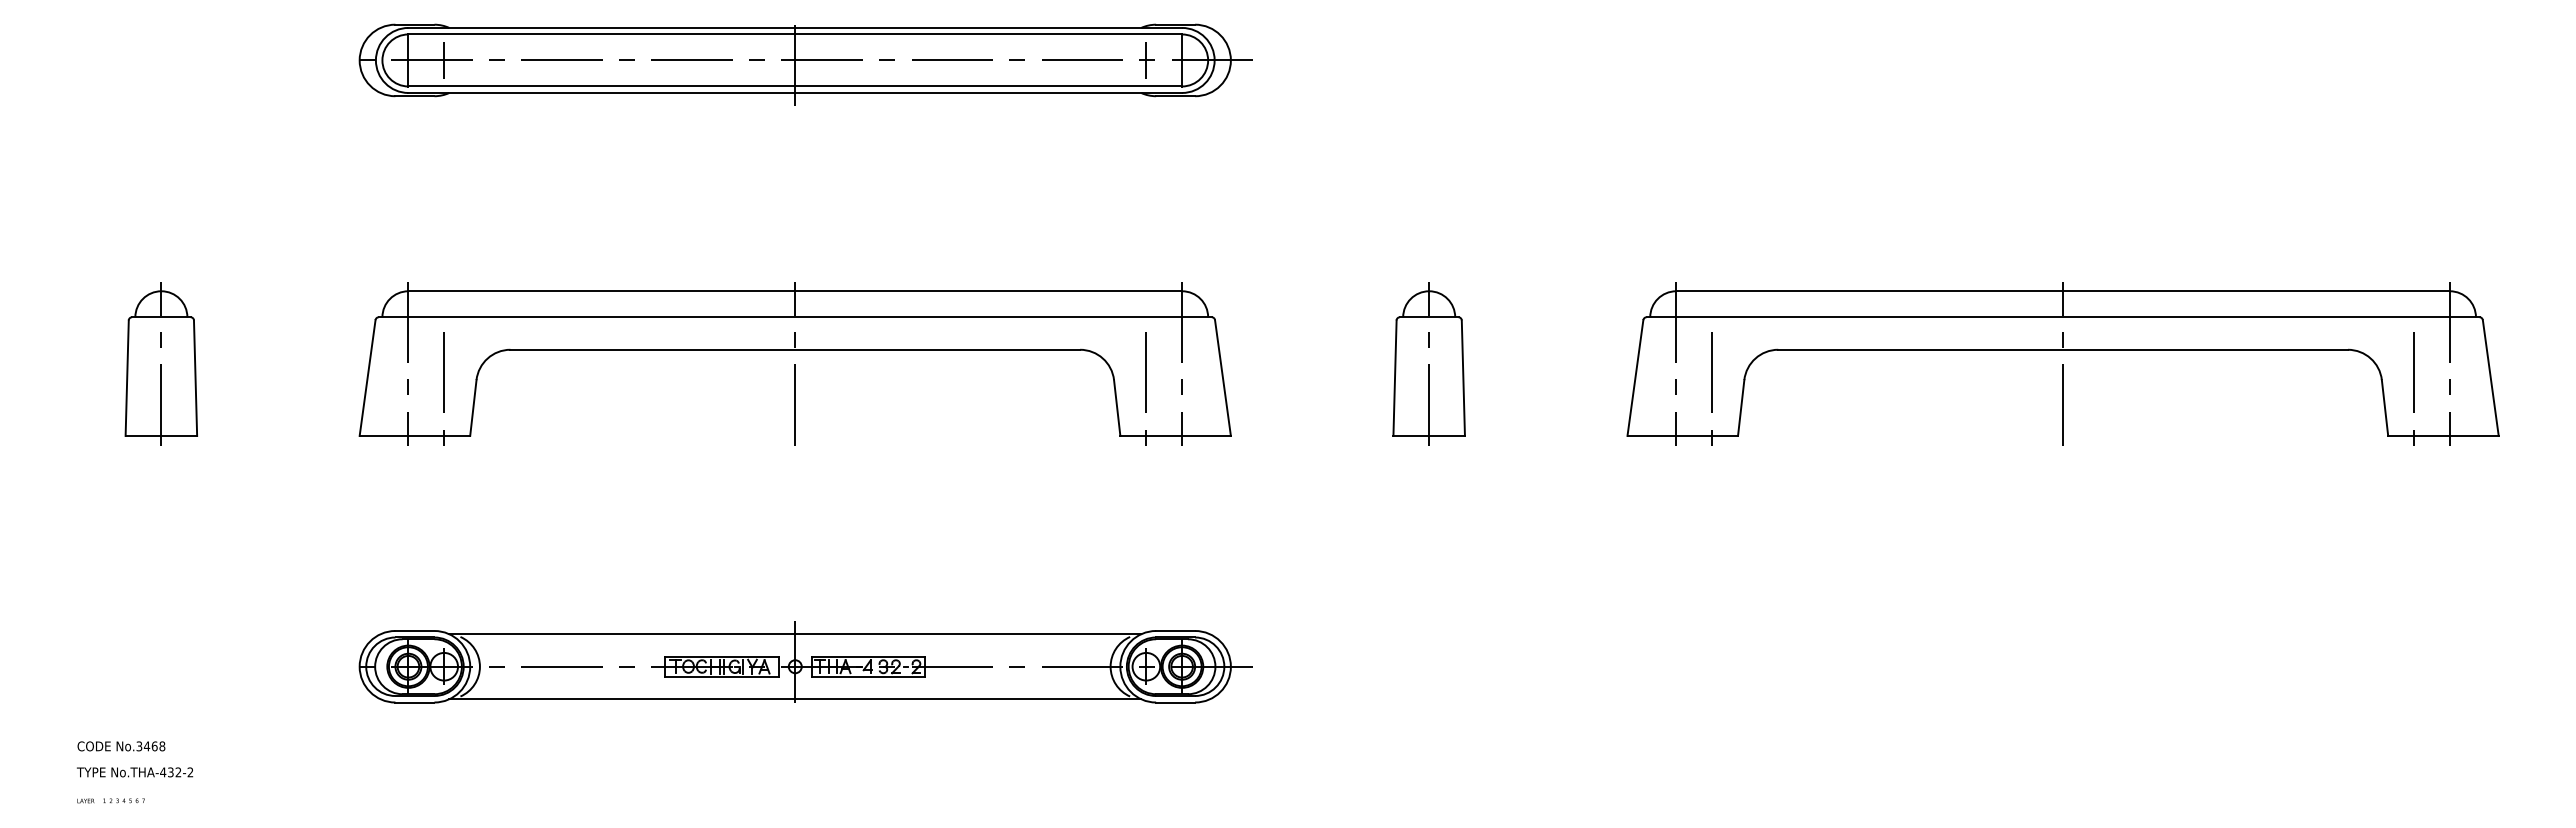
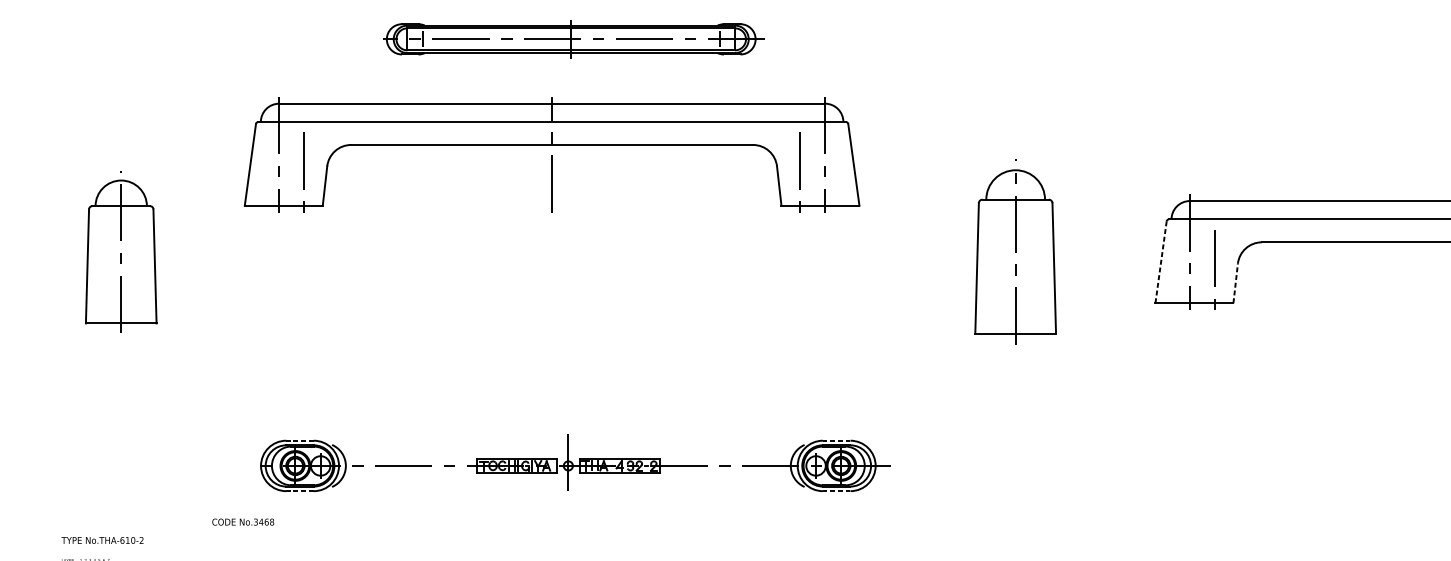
part: (805, 64) -> (575, 41), size x0.6
part: (160, 363) -> (120, 252), size x1.4
part: (794, 363) -> (551, 154), moved
part: (1428, 363) -> (1015, 252), size x1.6
line: (1635, 378) -> (1161, 262), solid -> dashed
line: (1741, 407) -> (1235, 283), solid -> dashed
line: (414, 630) -> (299, 440), solid -> dashed
line: (1175, 630) -> (836, 440), solid -> dashed
line: (795, 634) -> (568, 443), removed
line: (795, 699) -> (568, 489), removed
line: (414, 702) -> (299, 491), solid -> dashed
line: (1175, 702) -> (836, 491), solid -> dashed
text: (121, 746) -> (243, 522), moved
text: (170, 772) -> (127, 540), No.THA-432-2 -> No.THA-610-2

